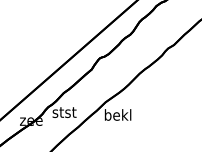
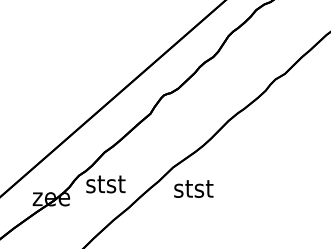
text: (117, 114) -> (192, 187), bekl -> stst

